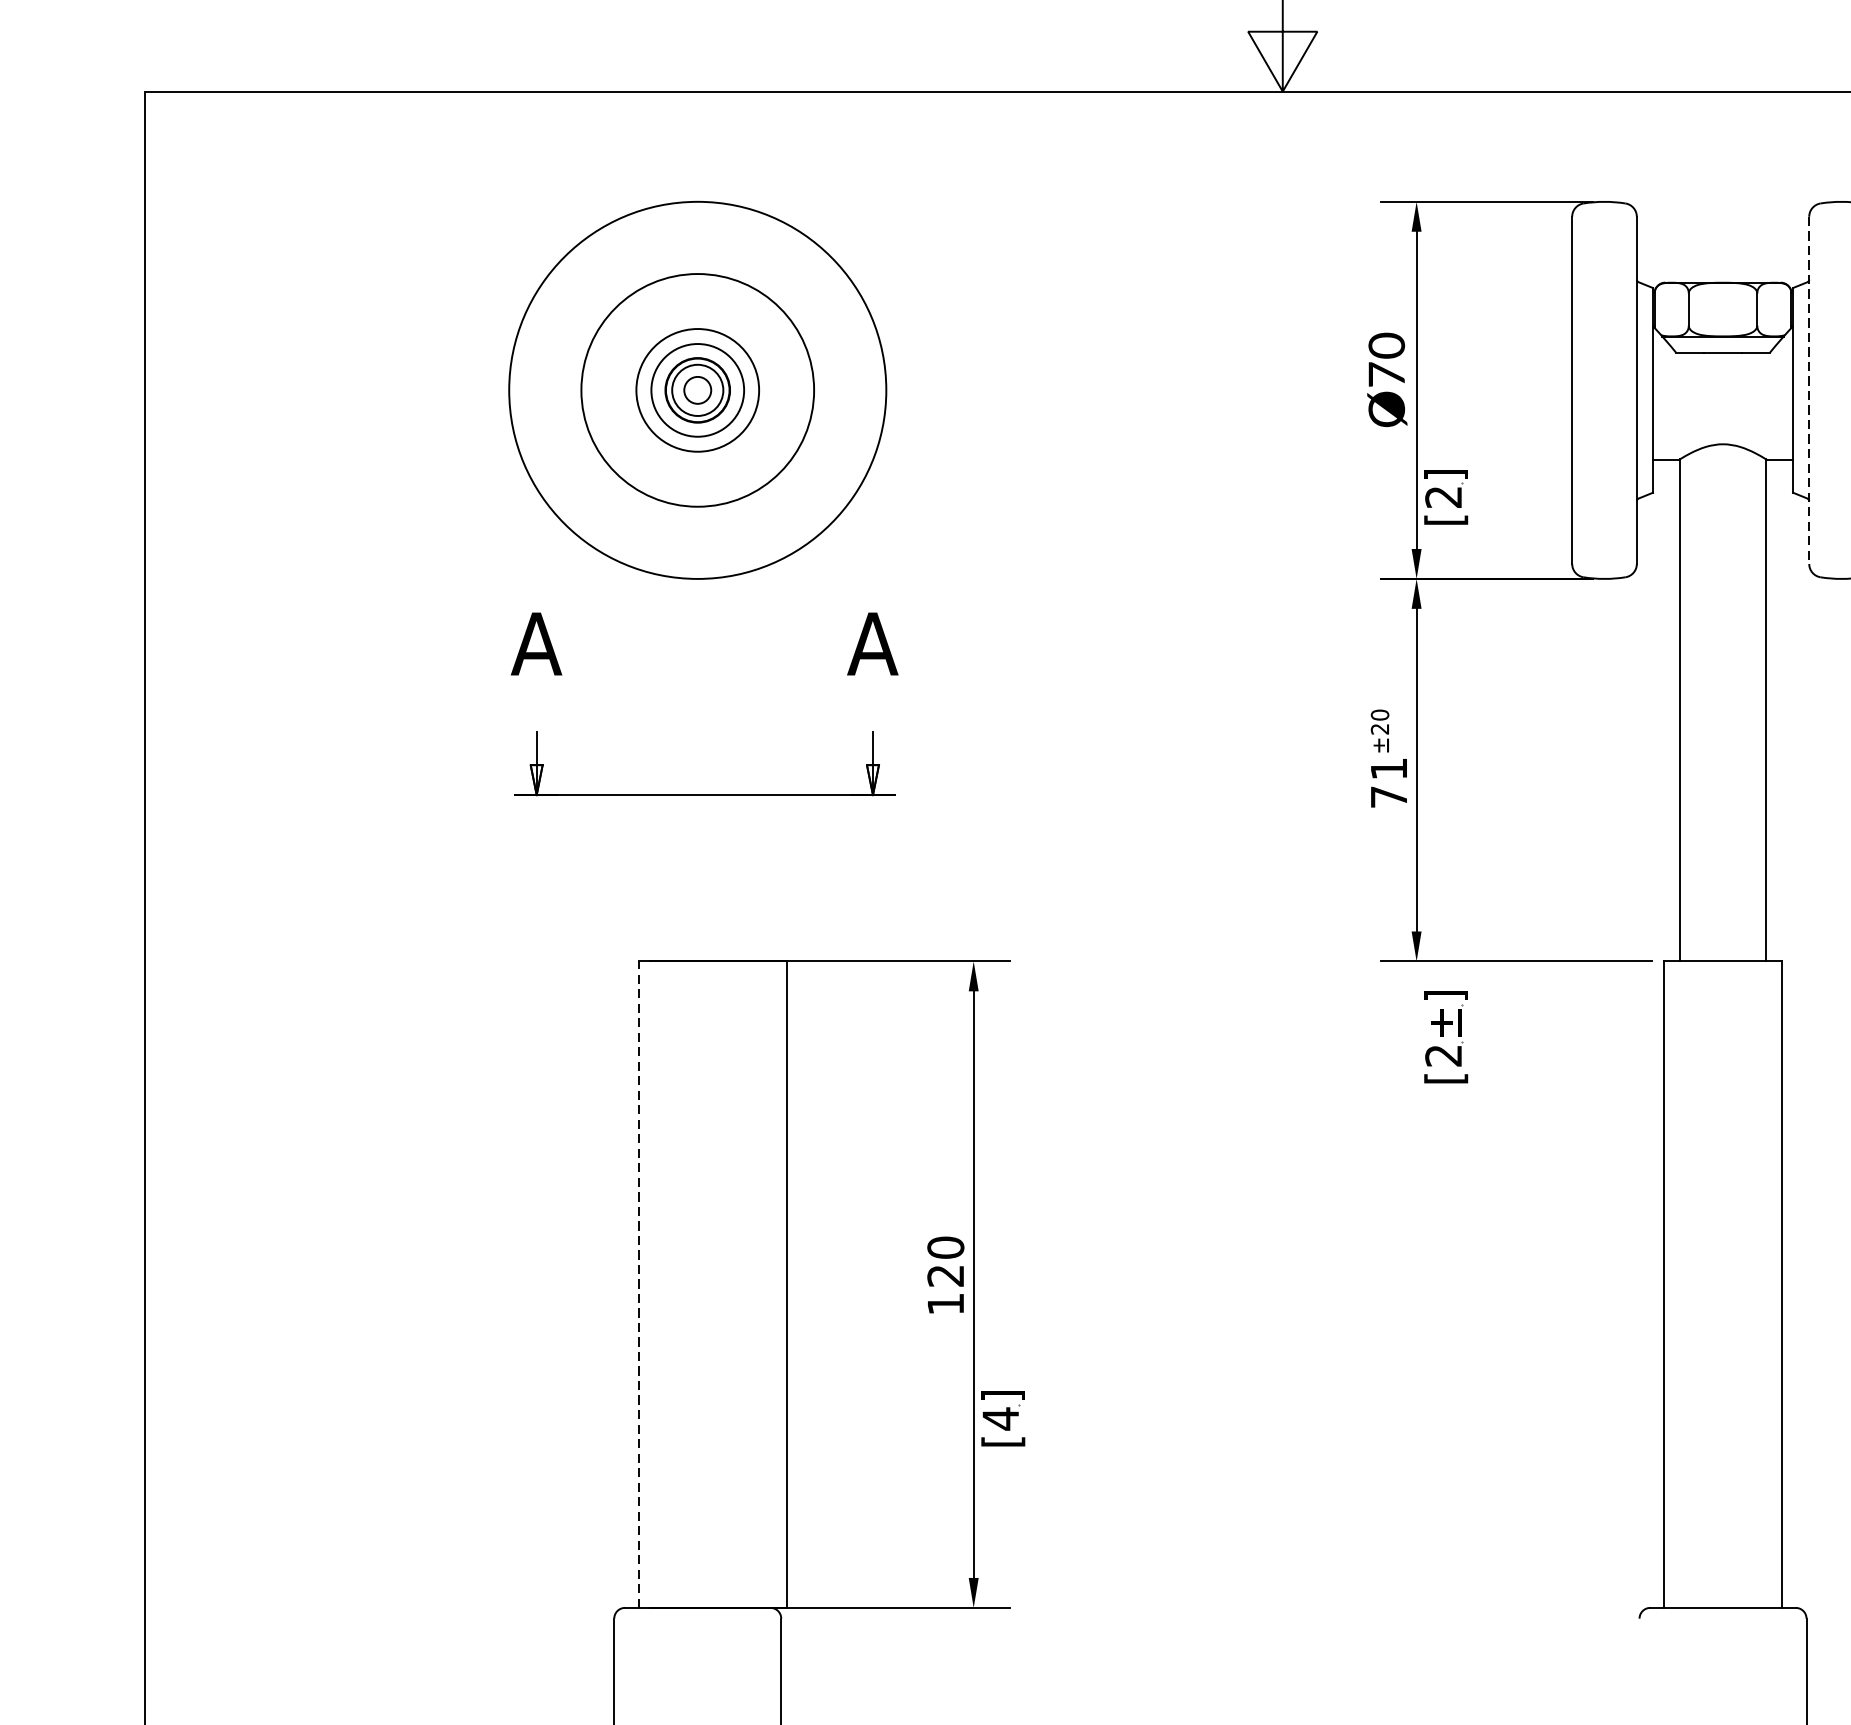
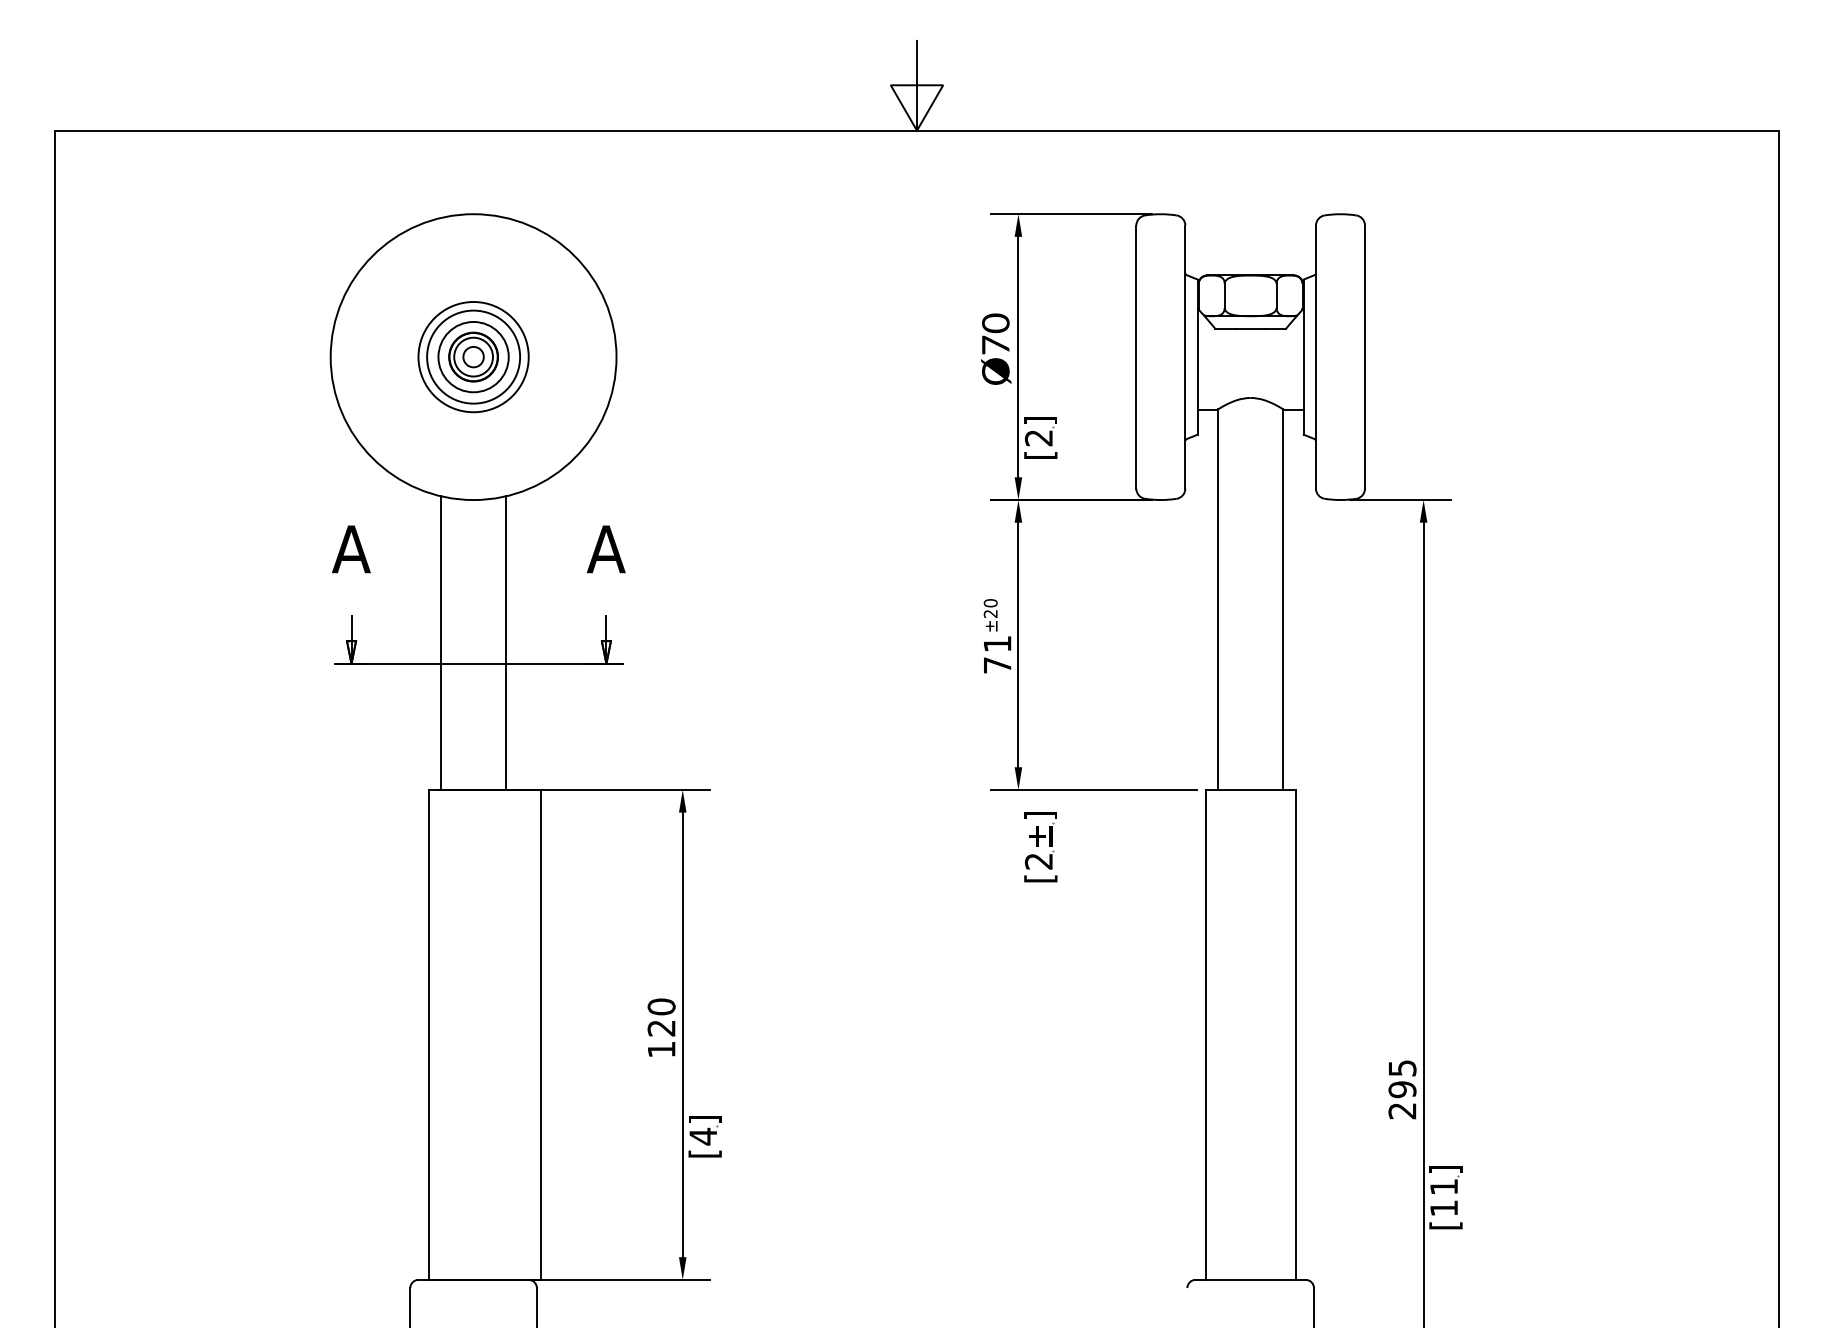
circle: (697, 390) -> (473, 357), size x0.62
line: (1809, 390) -> (1316, 357), dashed -> solid
line: (654, 766) -> (440, 642), added
line: (741, 766) -> (506, 642), added
line: (638, 1284) -> (428, 1034), dashed -> solid

